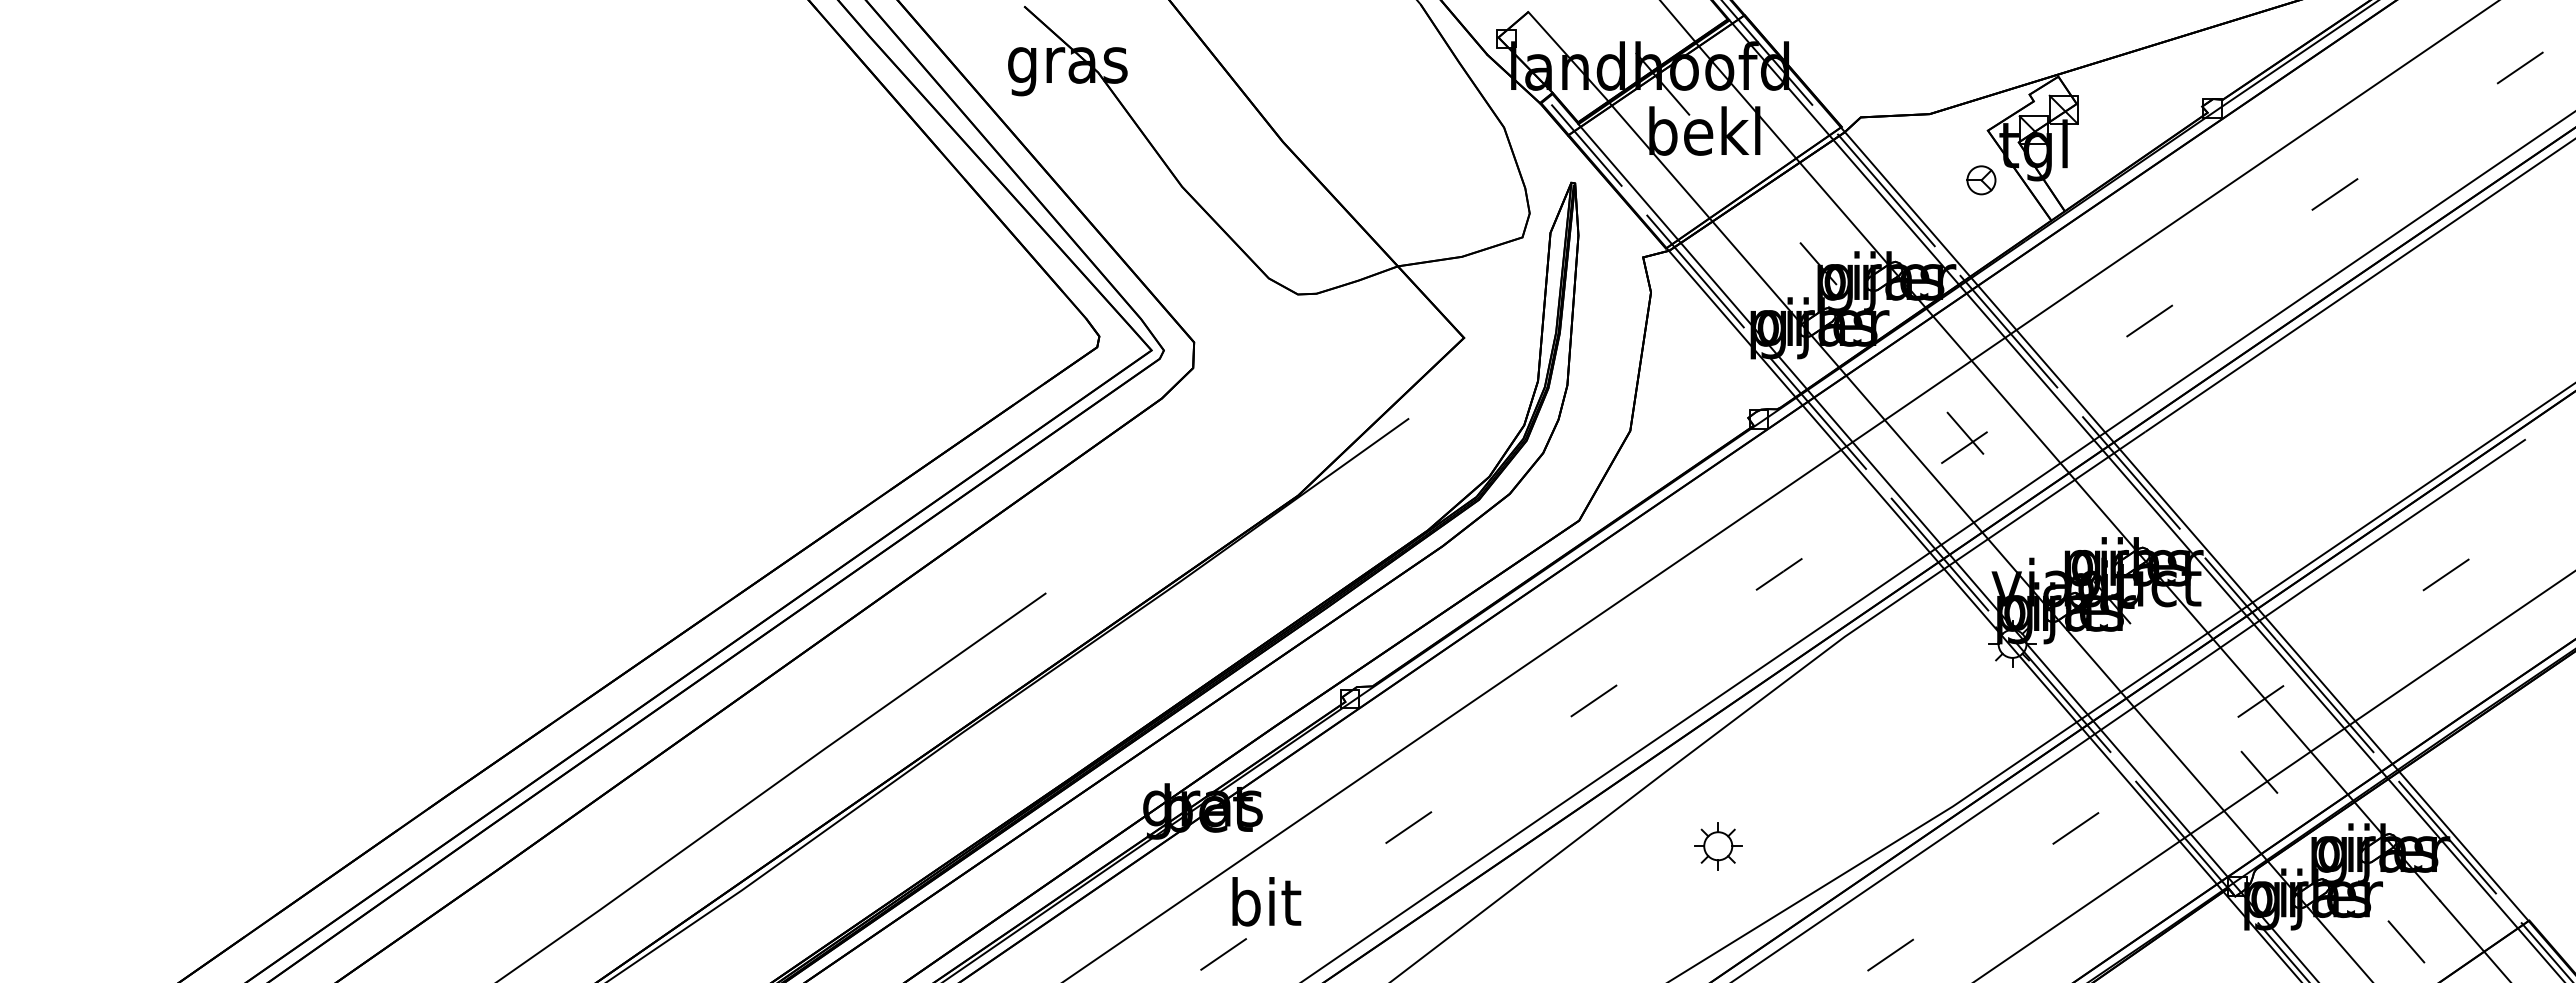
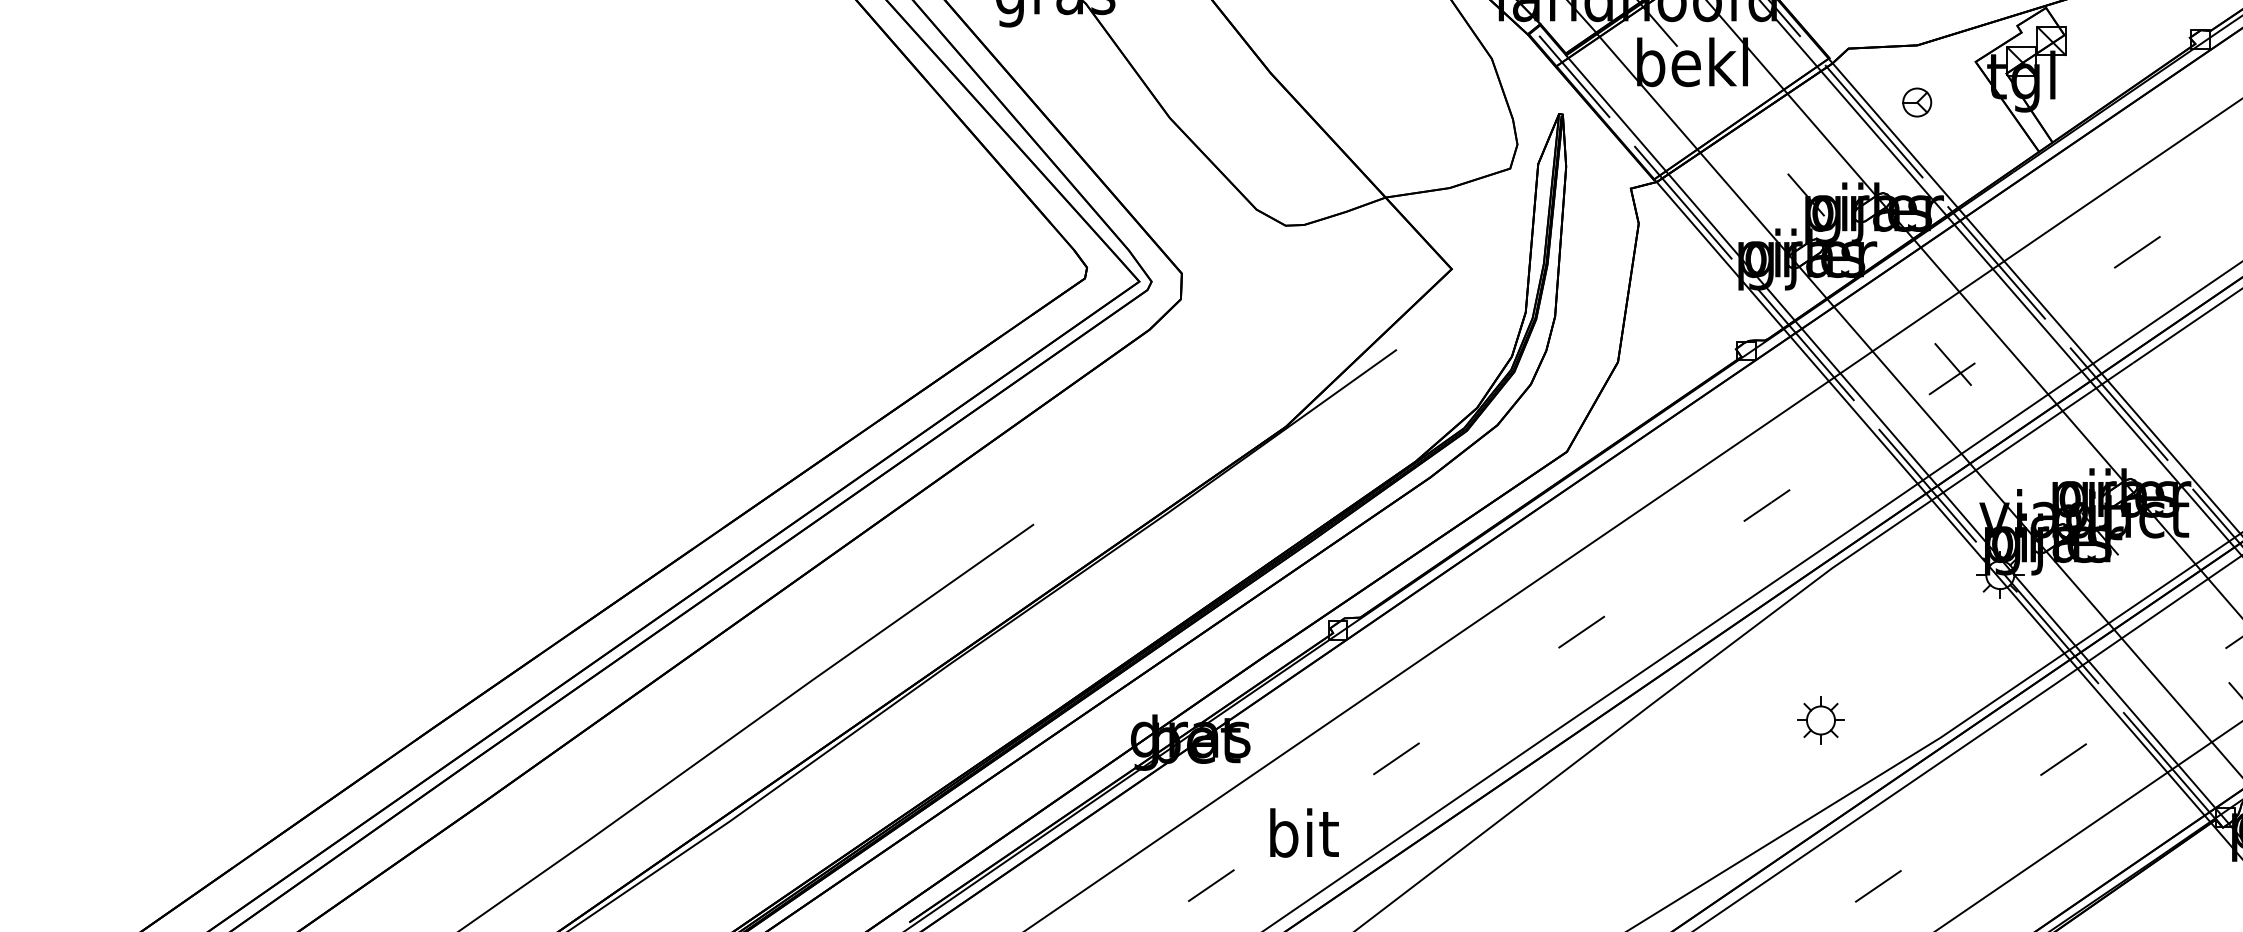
part: (1981, 180) -> (1917, 102), moved
part: (1718, 846) -> (1821, 720), moved
text: (1266, 901) -> (1304, 832), moved

